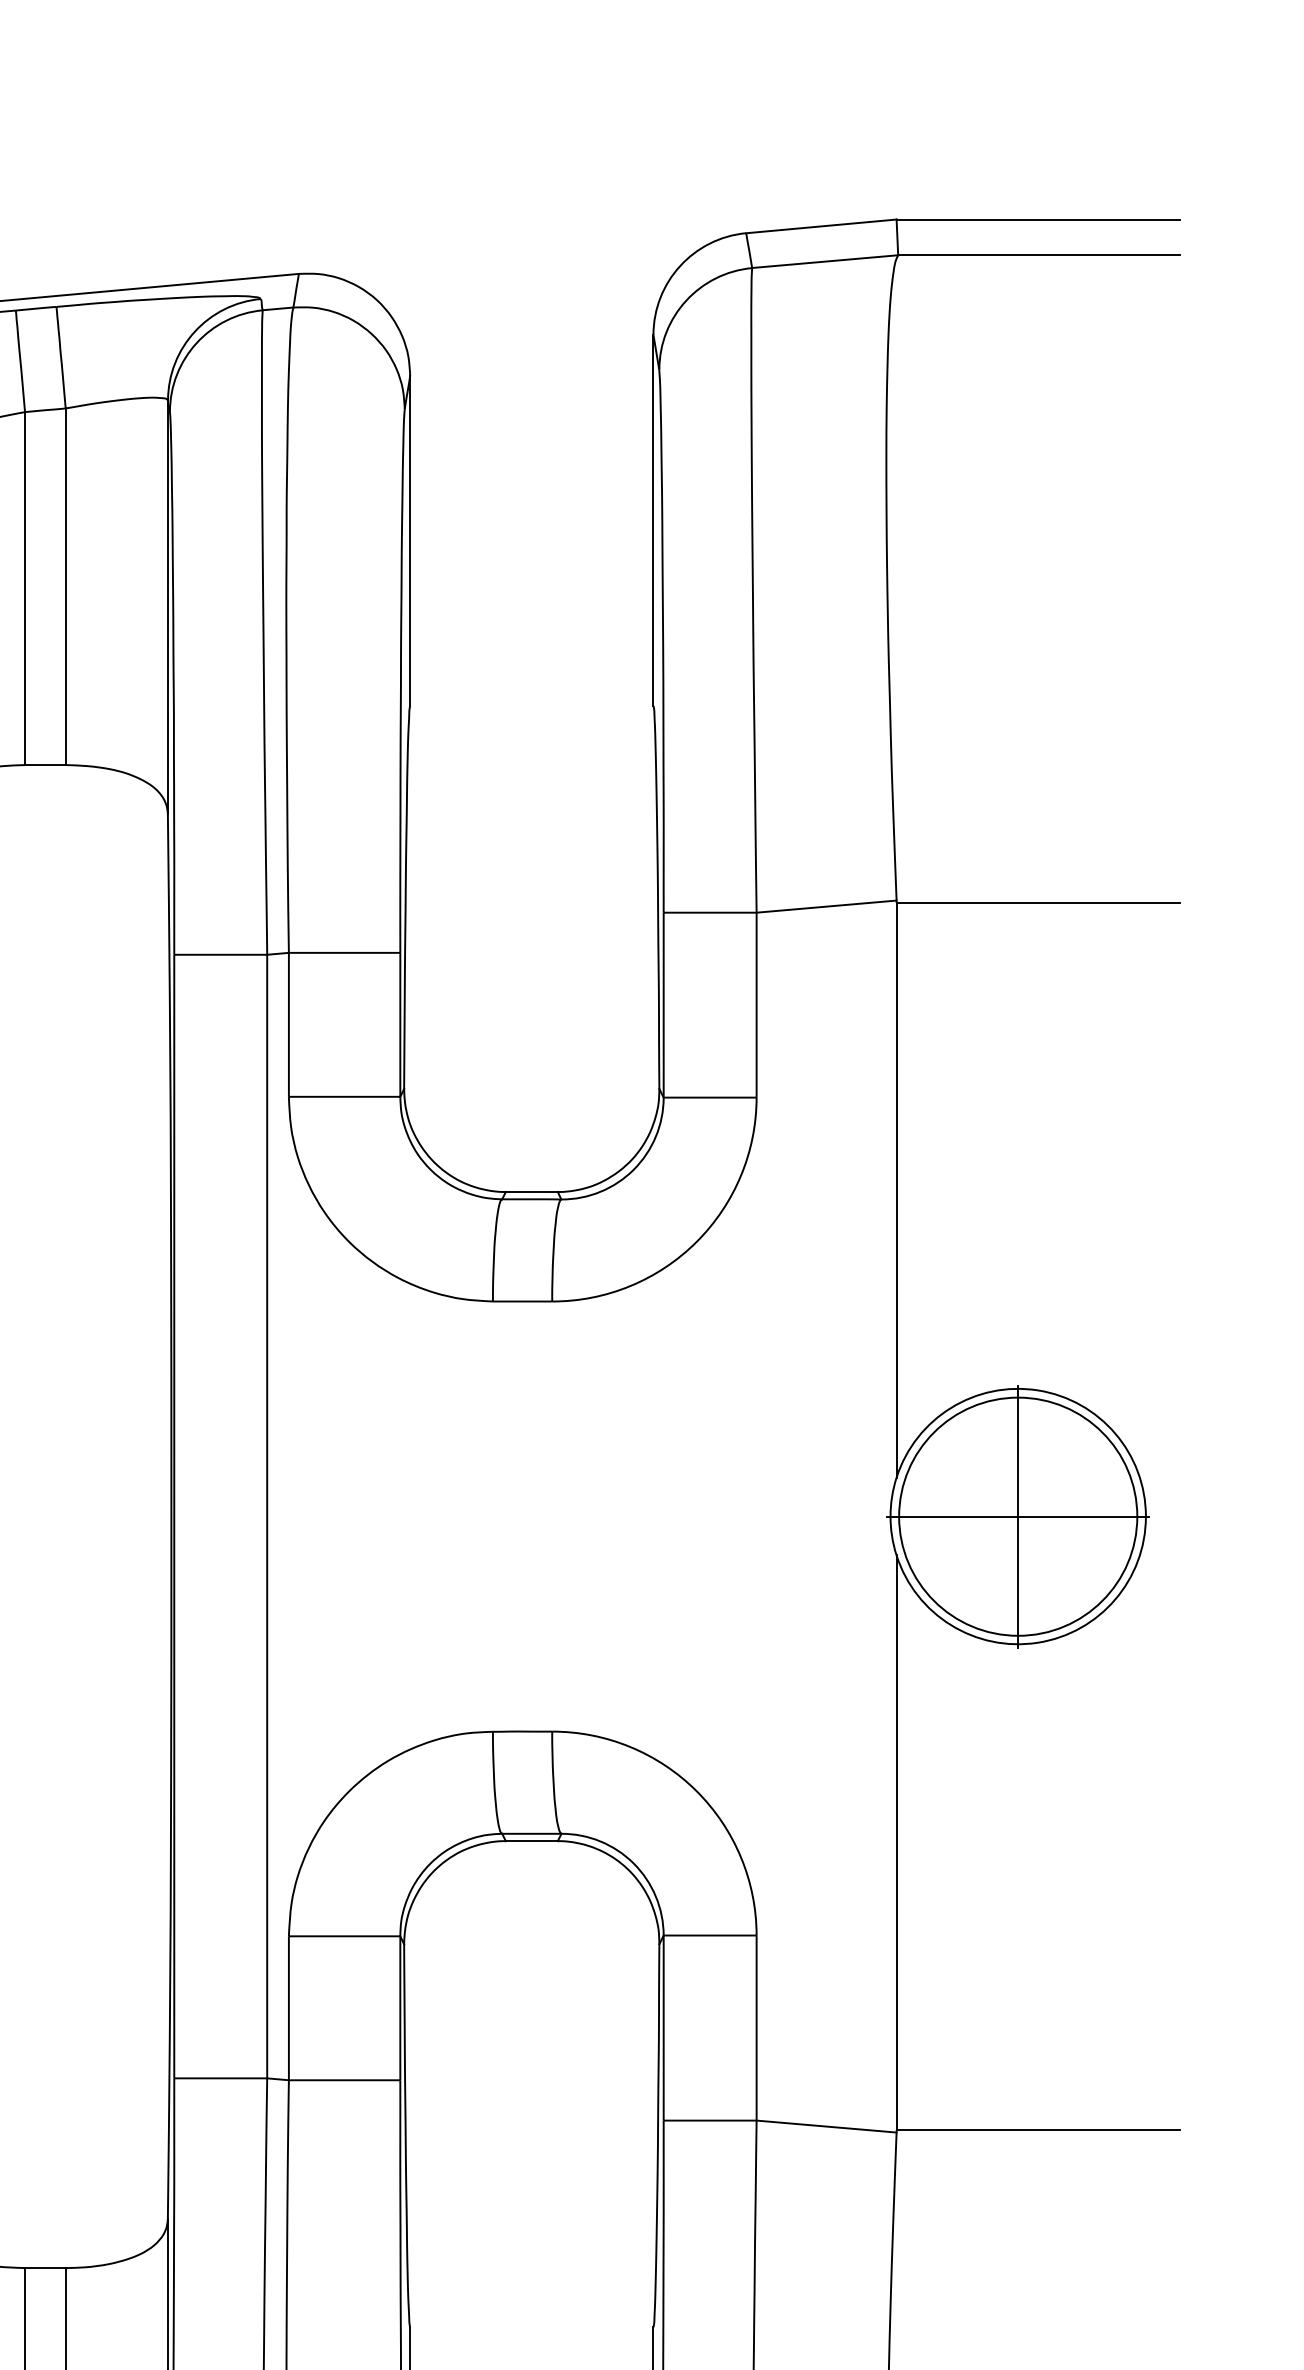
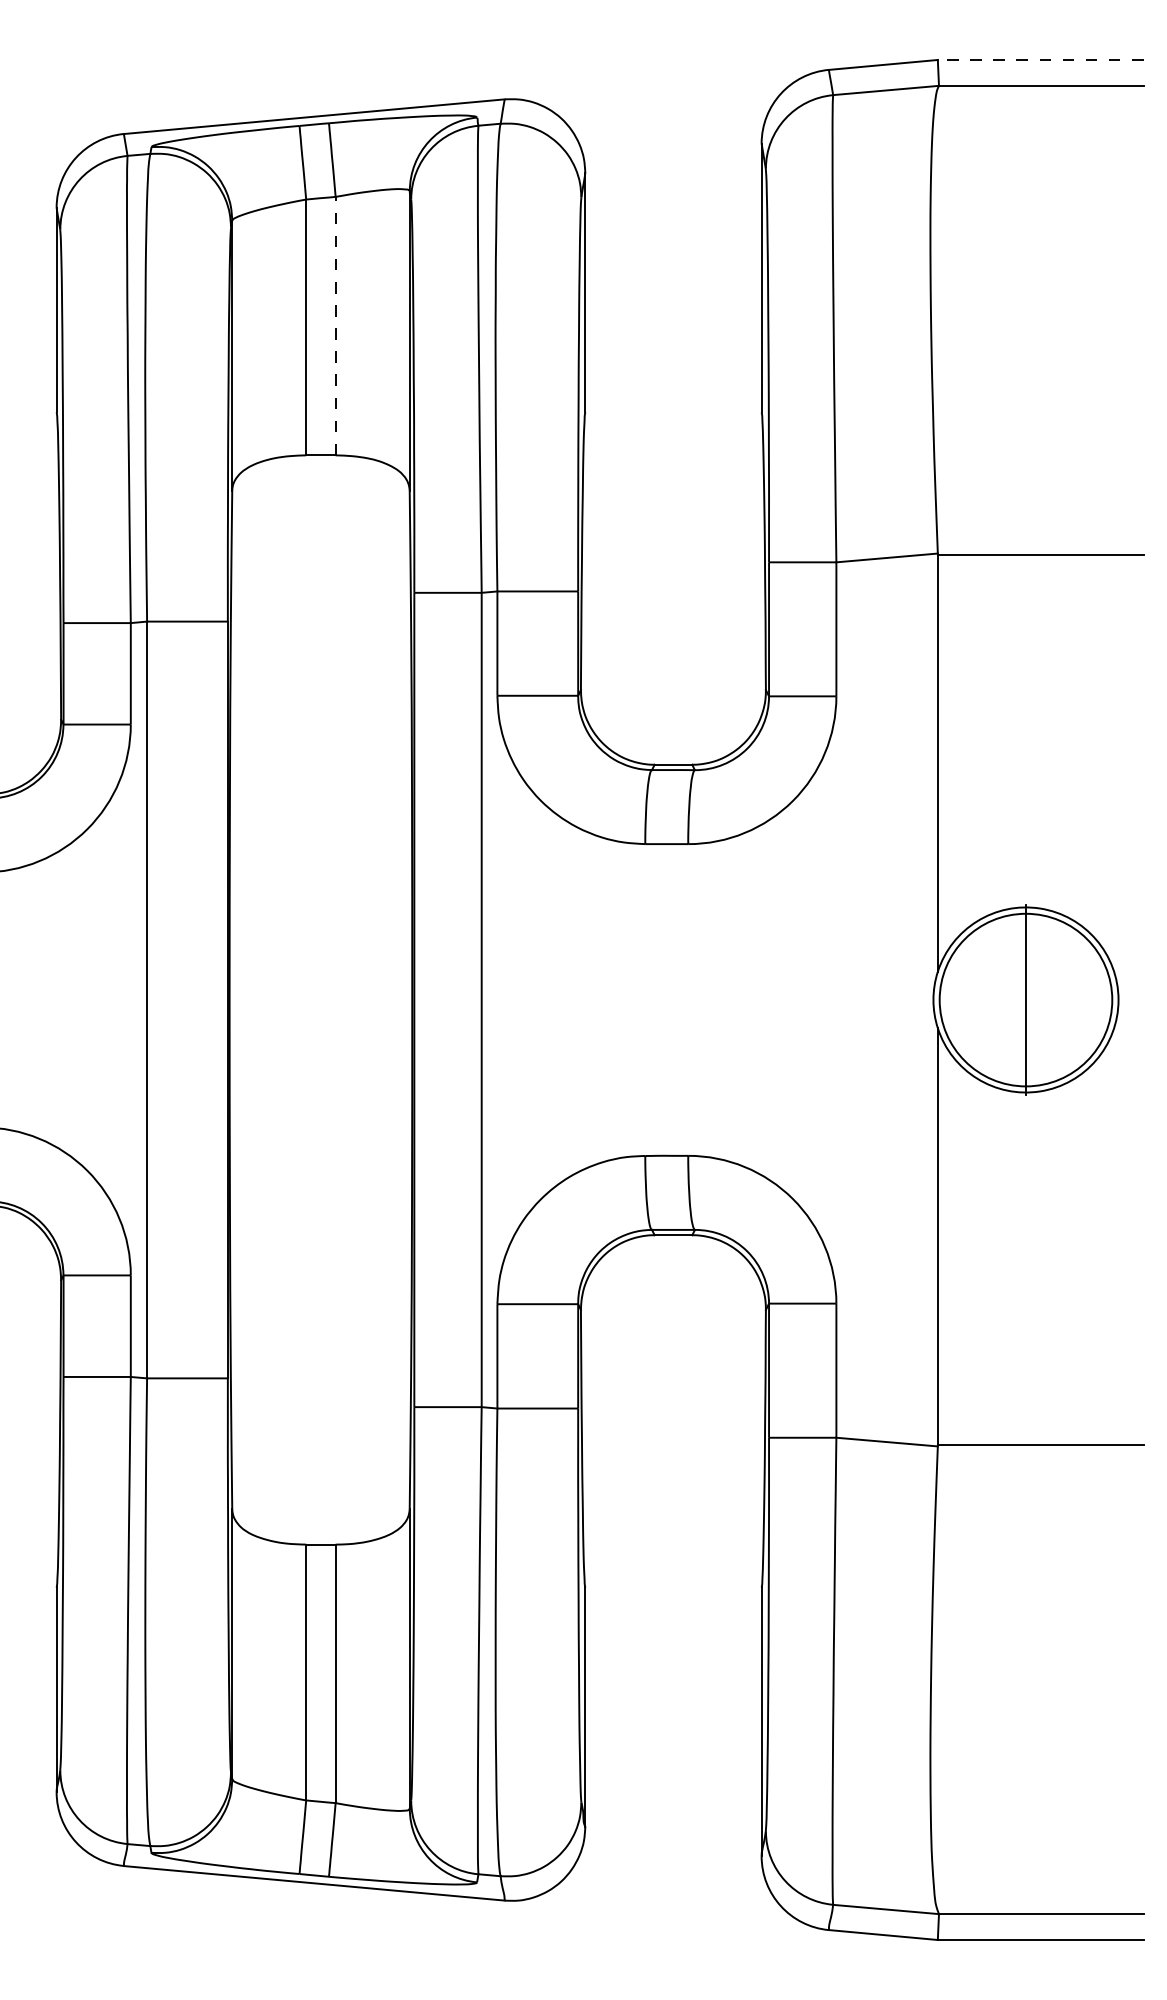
line: (1038, 218) -> (1040, 59), solid -> dashed
line: (65, 585) -> (335, 325), solid -> dashed
line: (1017, 1517) -> (1025, 1000), removed

